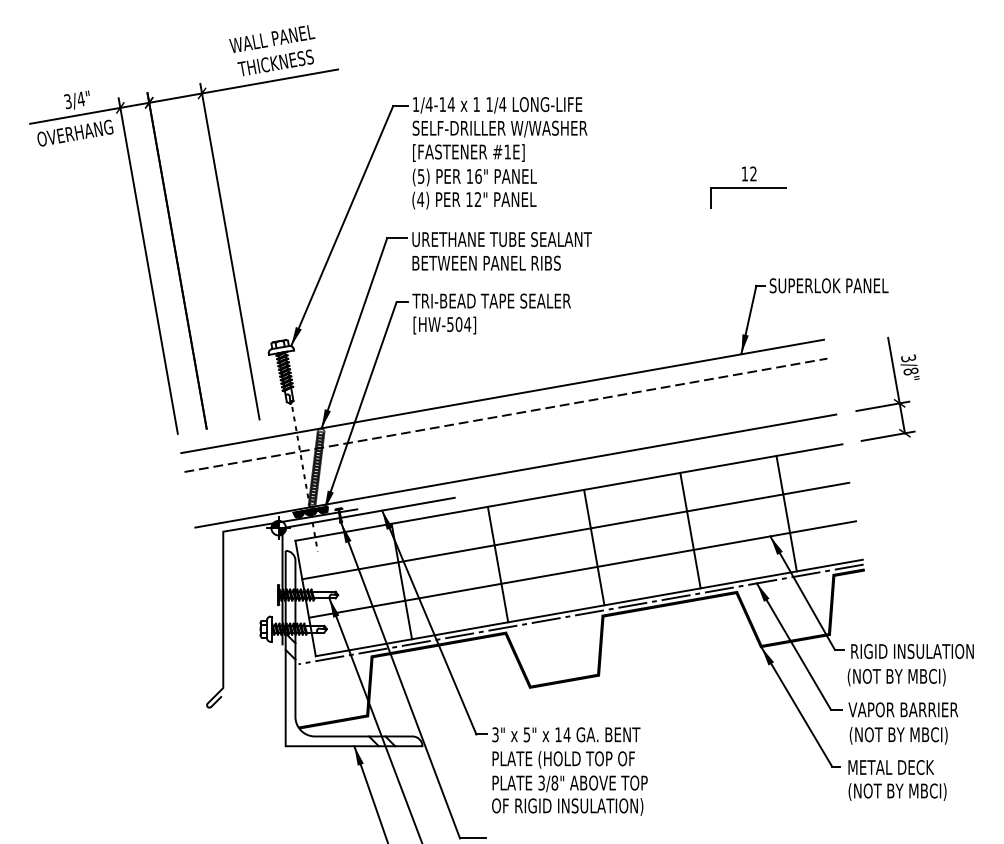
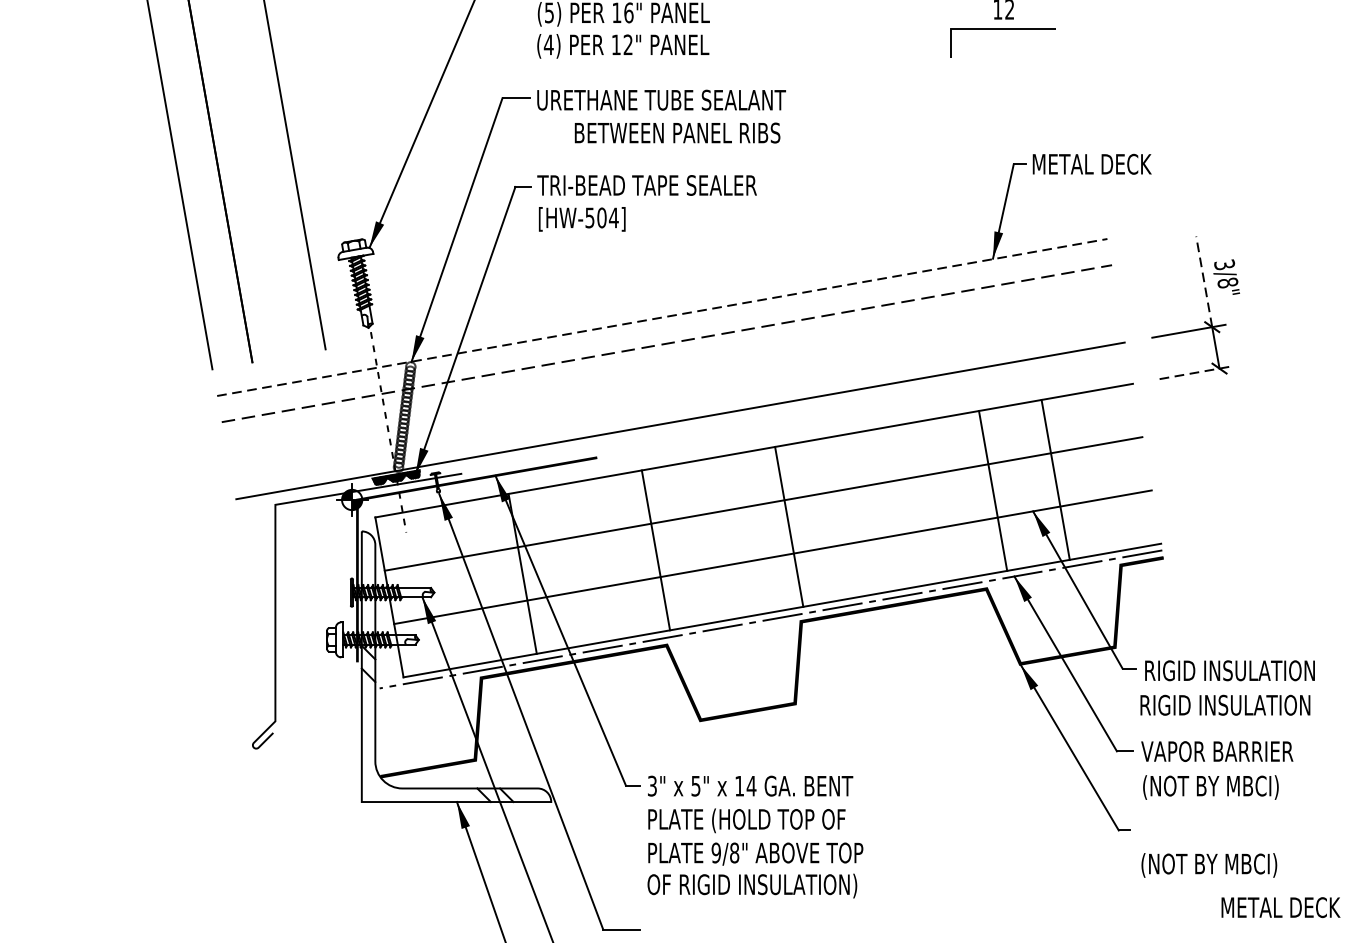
text: (486, 262) -> (677, 132), moved
text: (828, 285) -> (1113, 163), SUPERLOK PANEL -> METAL DECK
line: (893, 370) -> (1203, 281), solid -> dashed
line: (503, 396) -> (663, 317), solid -> dashed
line: (888, 436) -> (1196, 373), solid -> dashed
line: (690, 530) -> (993, 490), moved
text: (908, 677) -> (1224, 706), (NOT BY MBCI) -> RIGID INSULATION
text: (891, 767) -> (1281, 907), moved
text: (541, 782) -> (716, 852), 3/8" -> 9/8"

